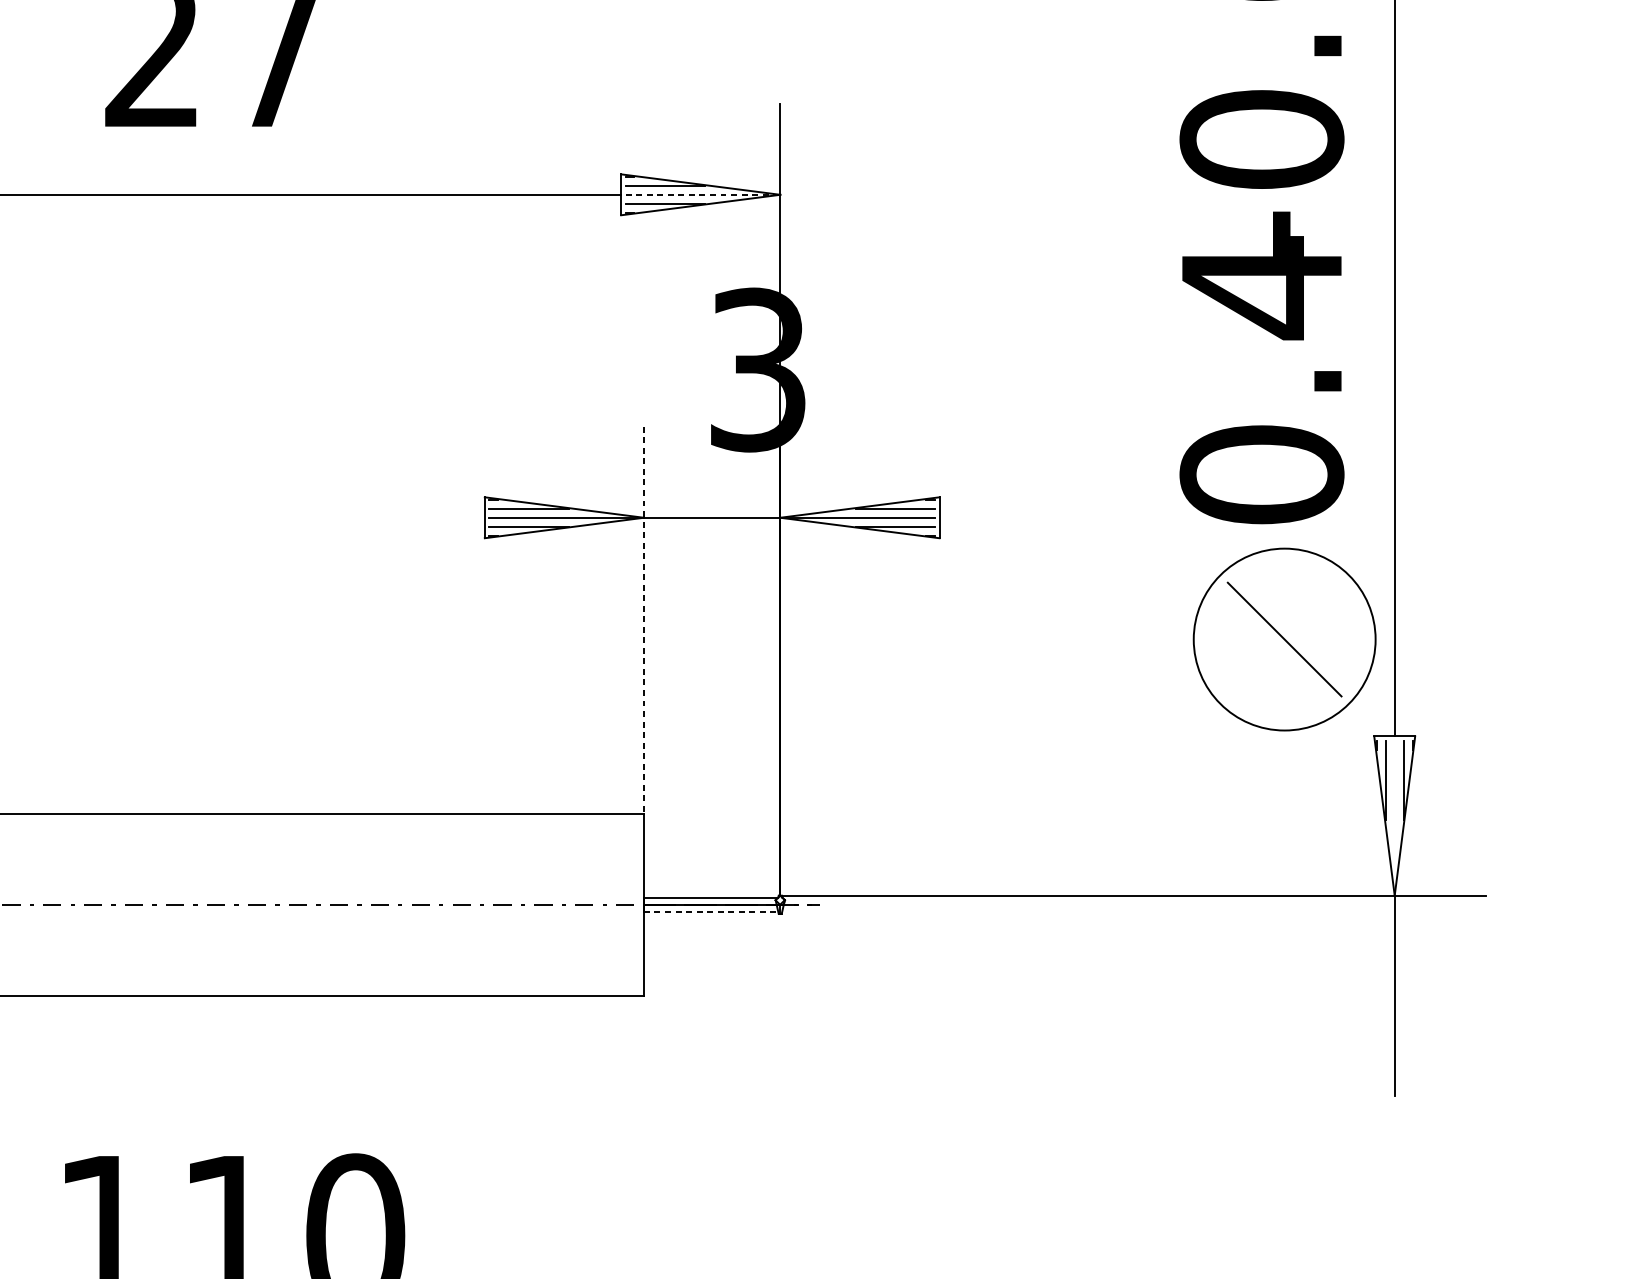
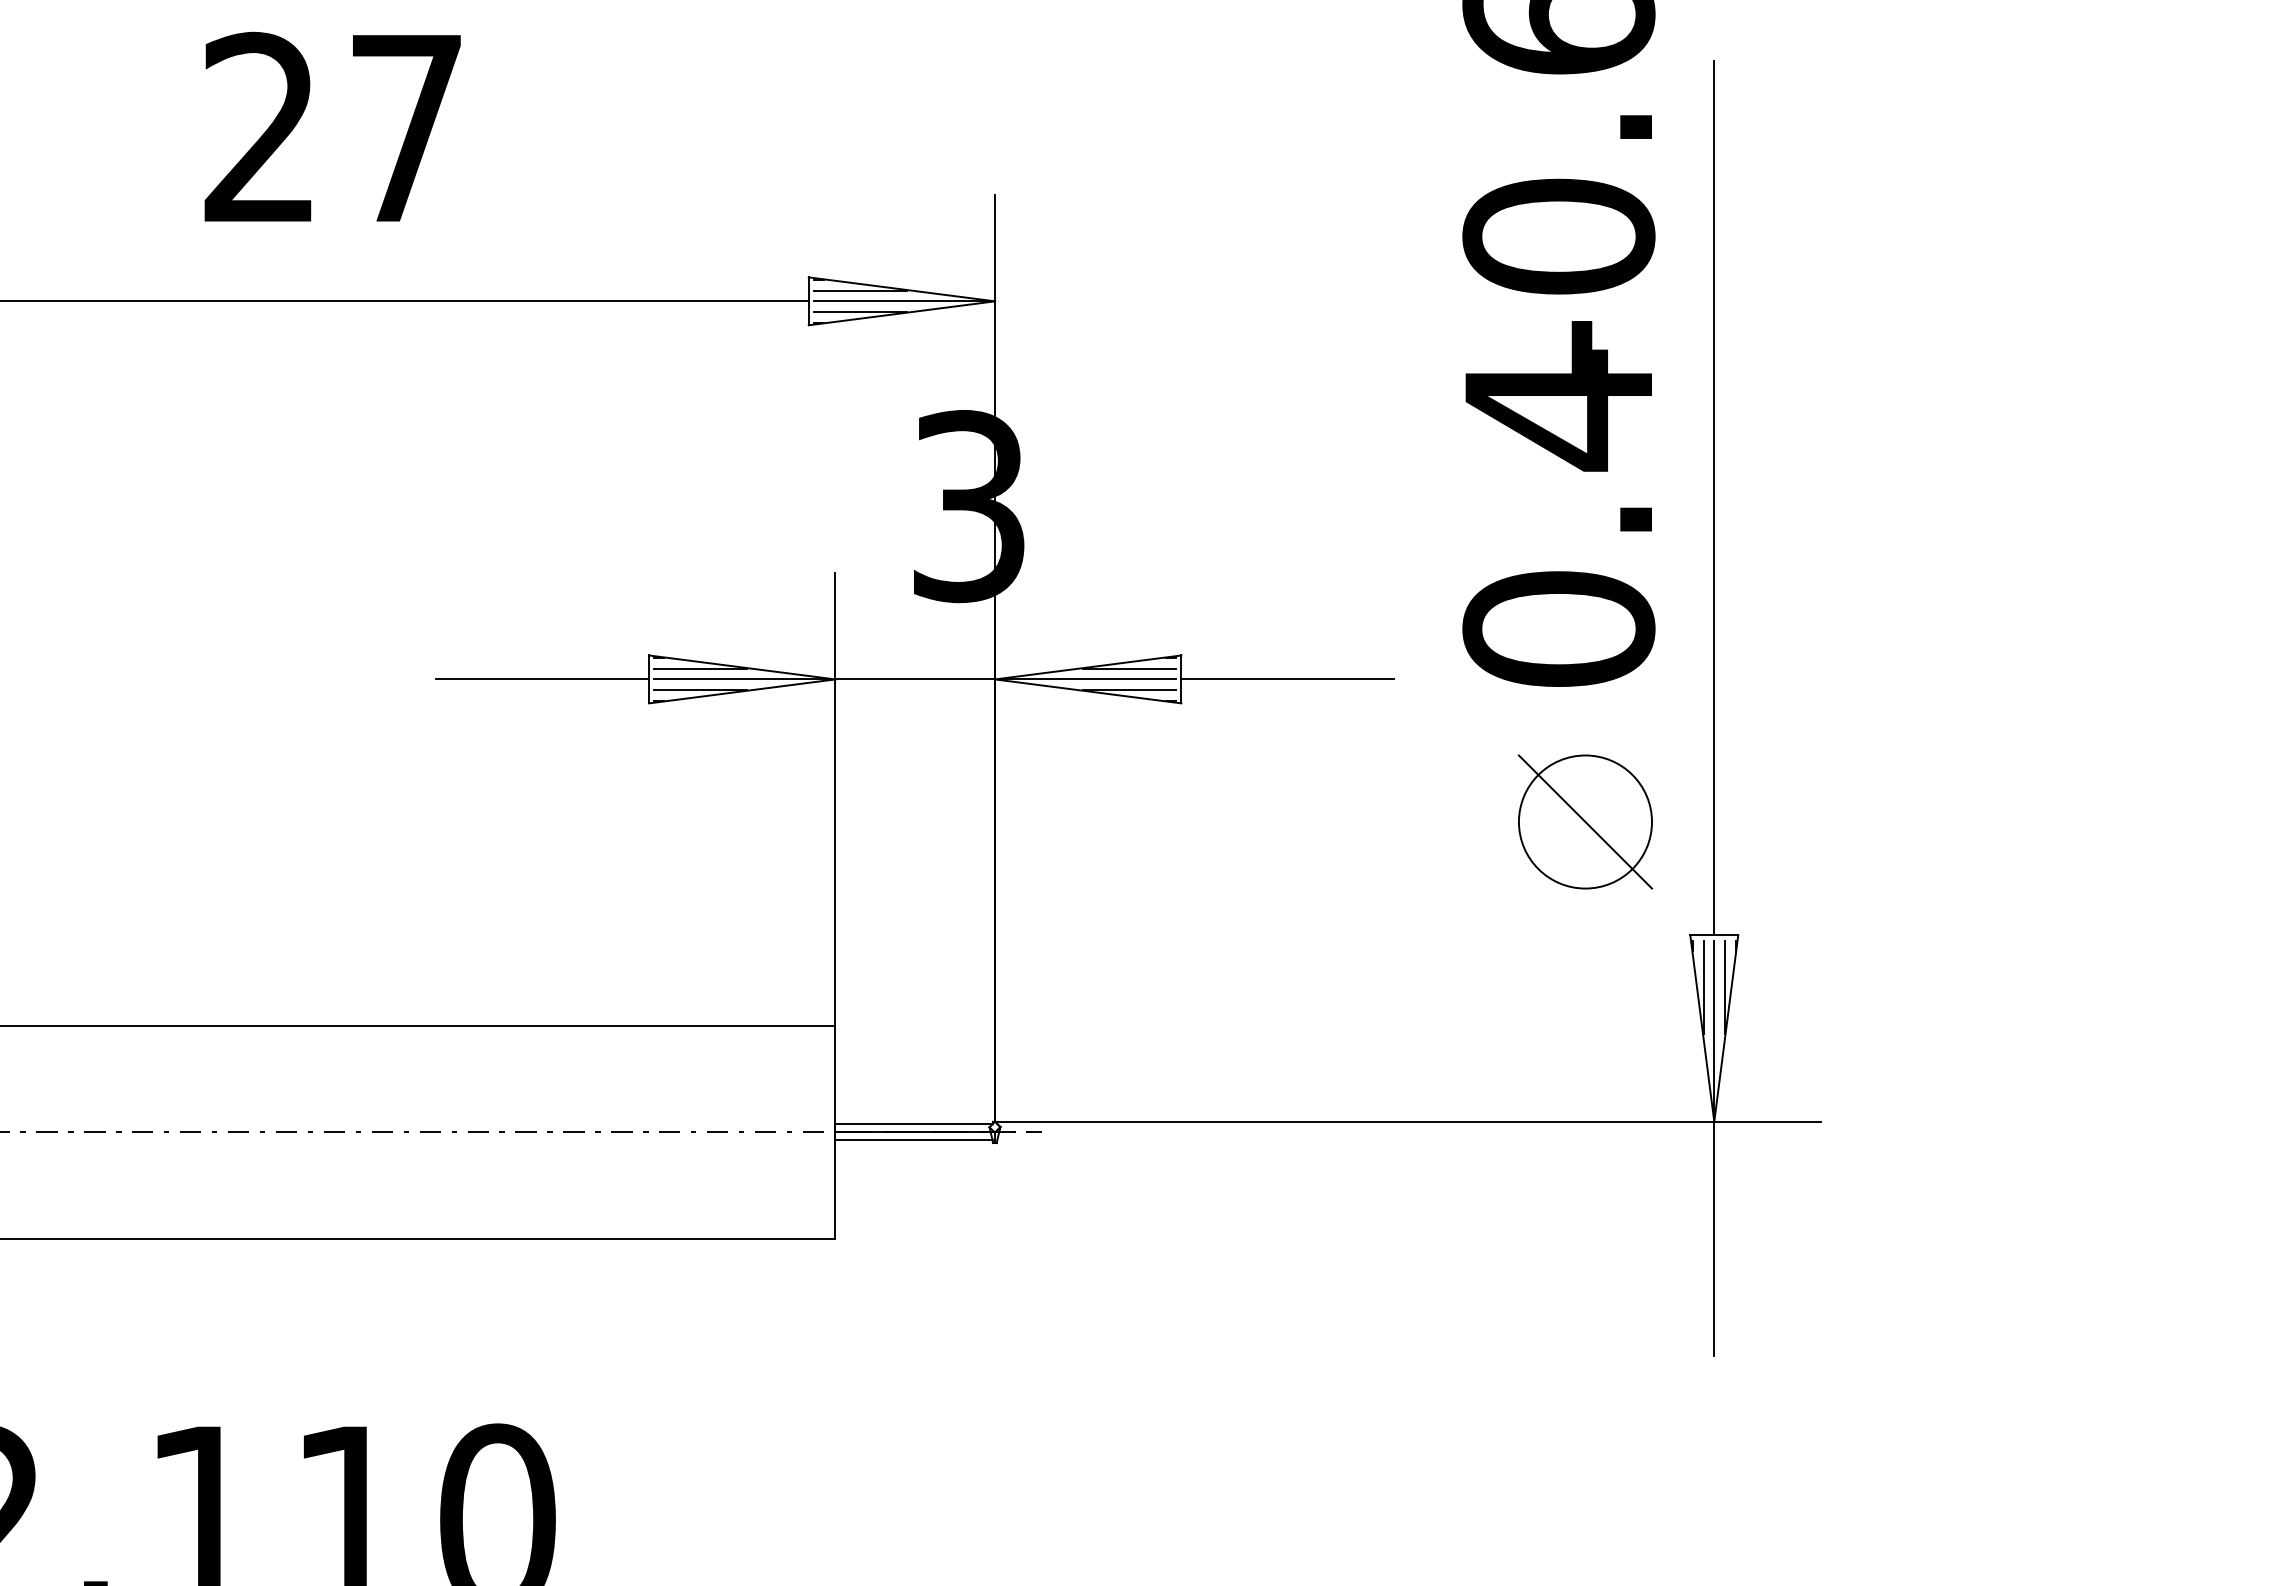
line: (700, 194) -> (901, 301), dashed -> solid
line: (393, 517) -> (542, 679), added
line: (1030, 517) -> (1287, 679), added
line: (644, 620) -> (835, 799), dashed -> solid
circle: (1284, 639) -> (1585, 821), size x0.62
line: (1394, 815) -> (1714, 1028), added
line: (710, 911) -> (913, 1140), dashed -> solid

